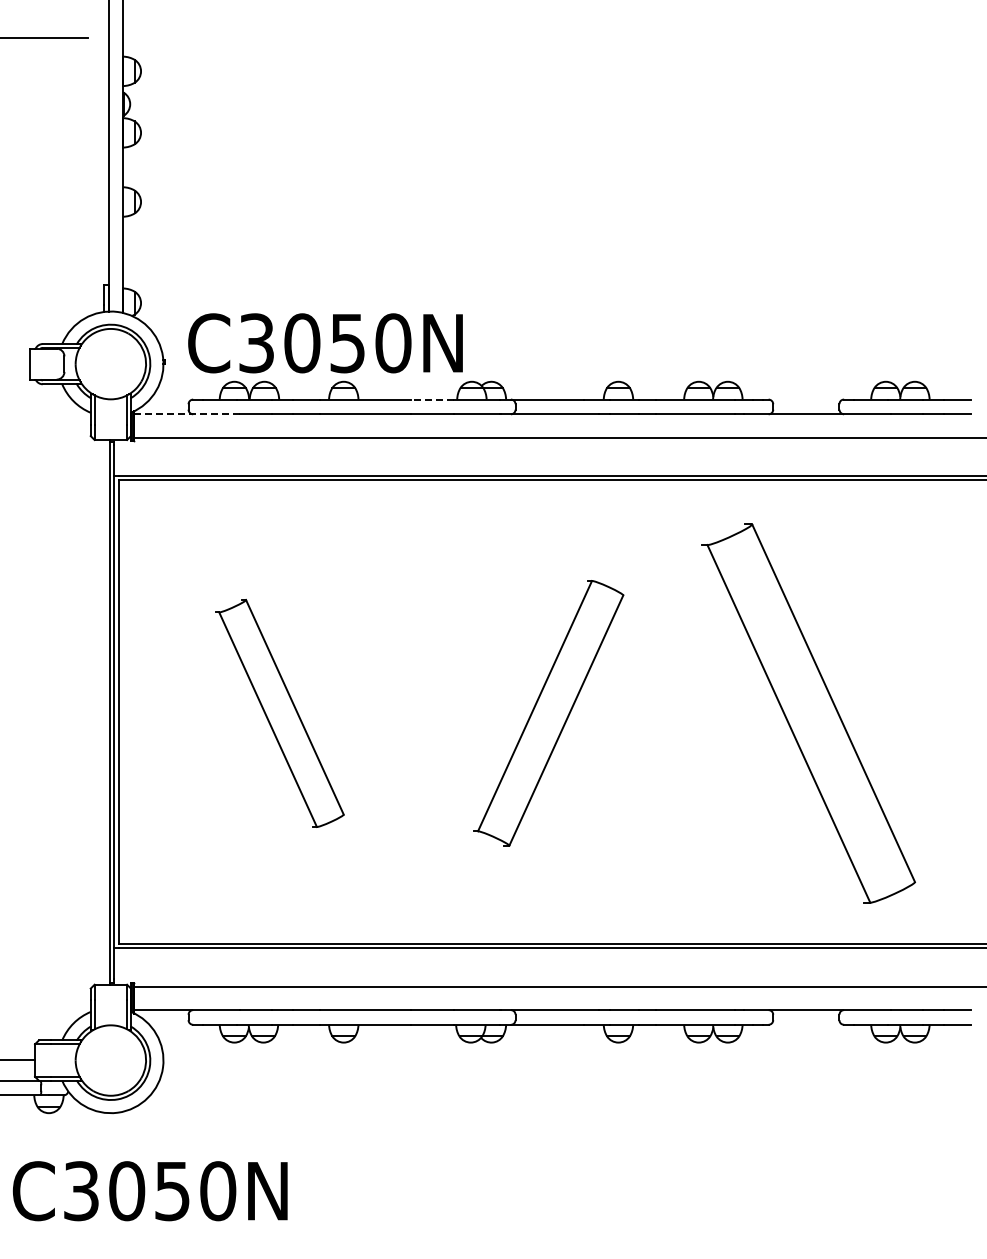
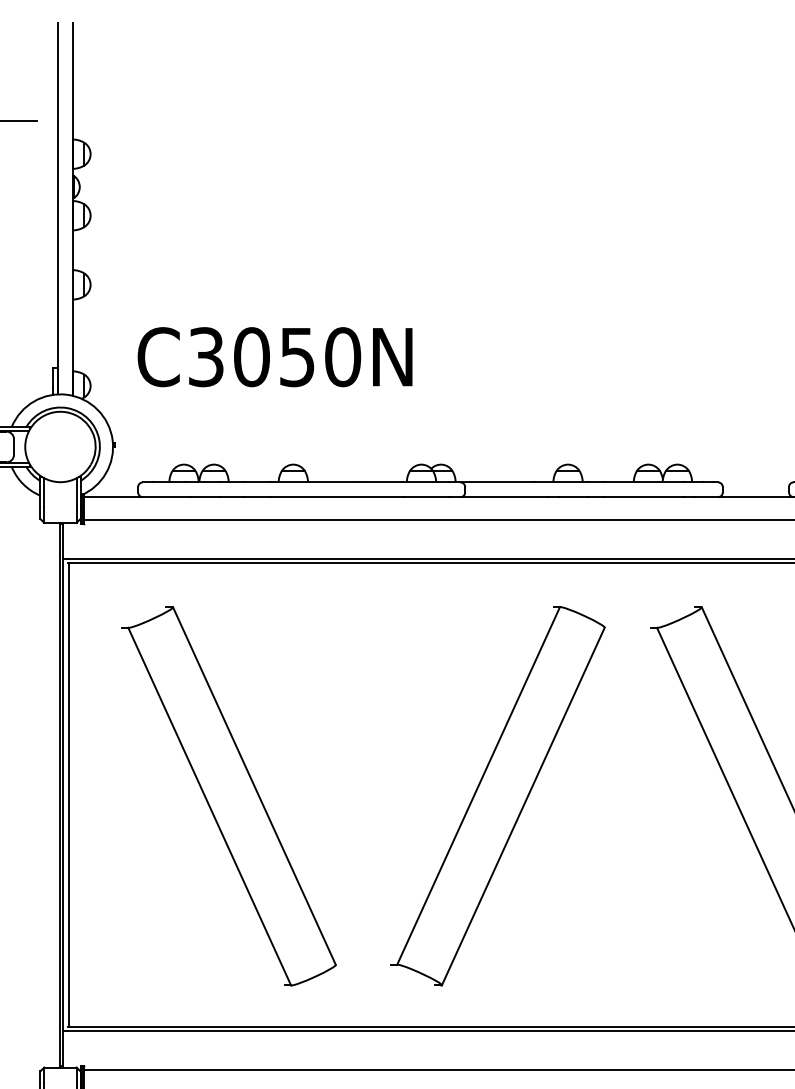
text: (325, 343) -> (275, 357), moved
line: (431, 399) -> (381, 482), dashed -> solid
line: (187, 414) -> (137, 497), dashed -> solid
part: (279, 713) -> (229, 796), size x1.67
part: (548, 713) -> (498, 796), size x1.43

